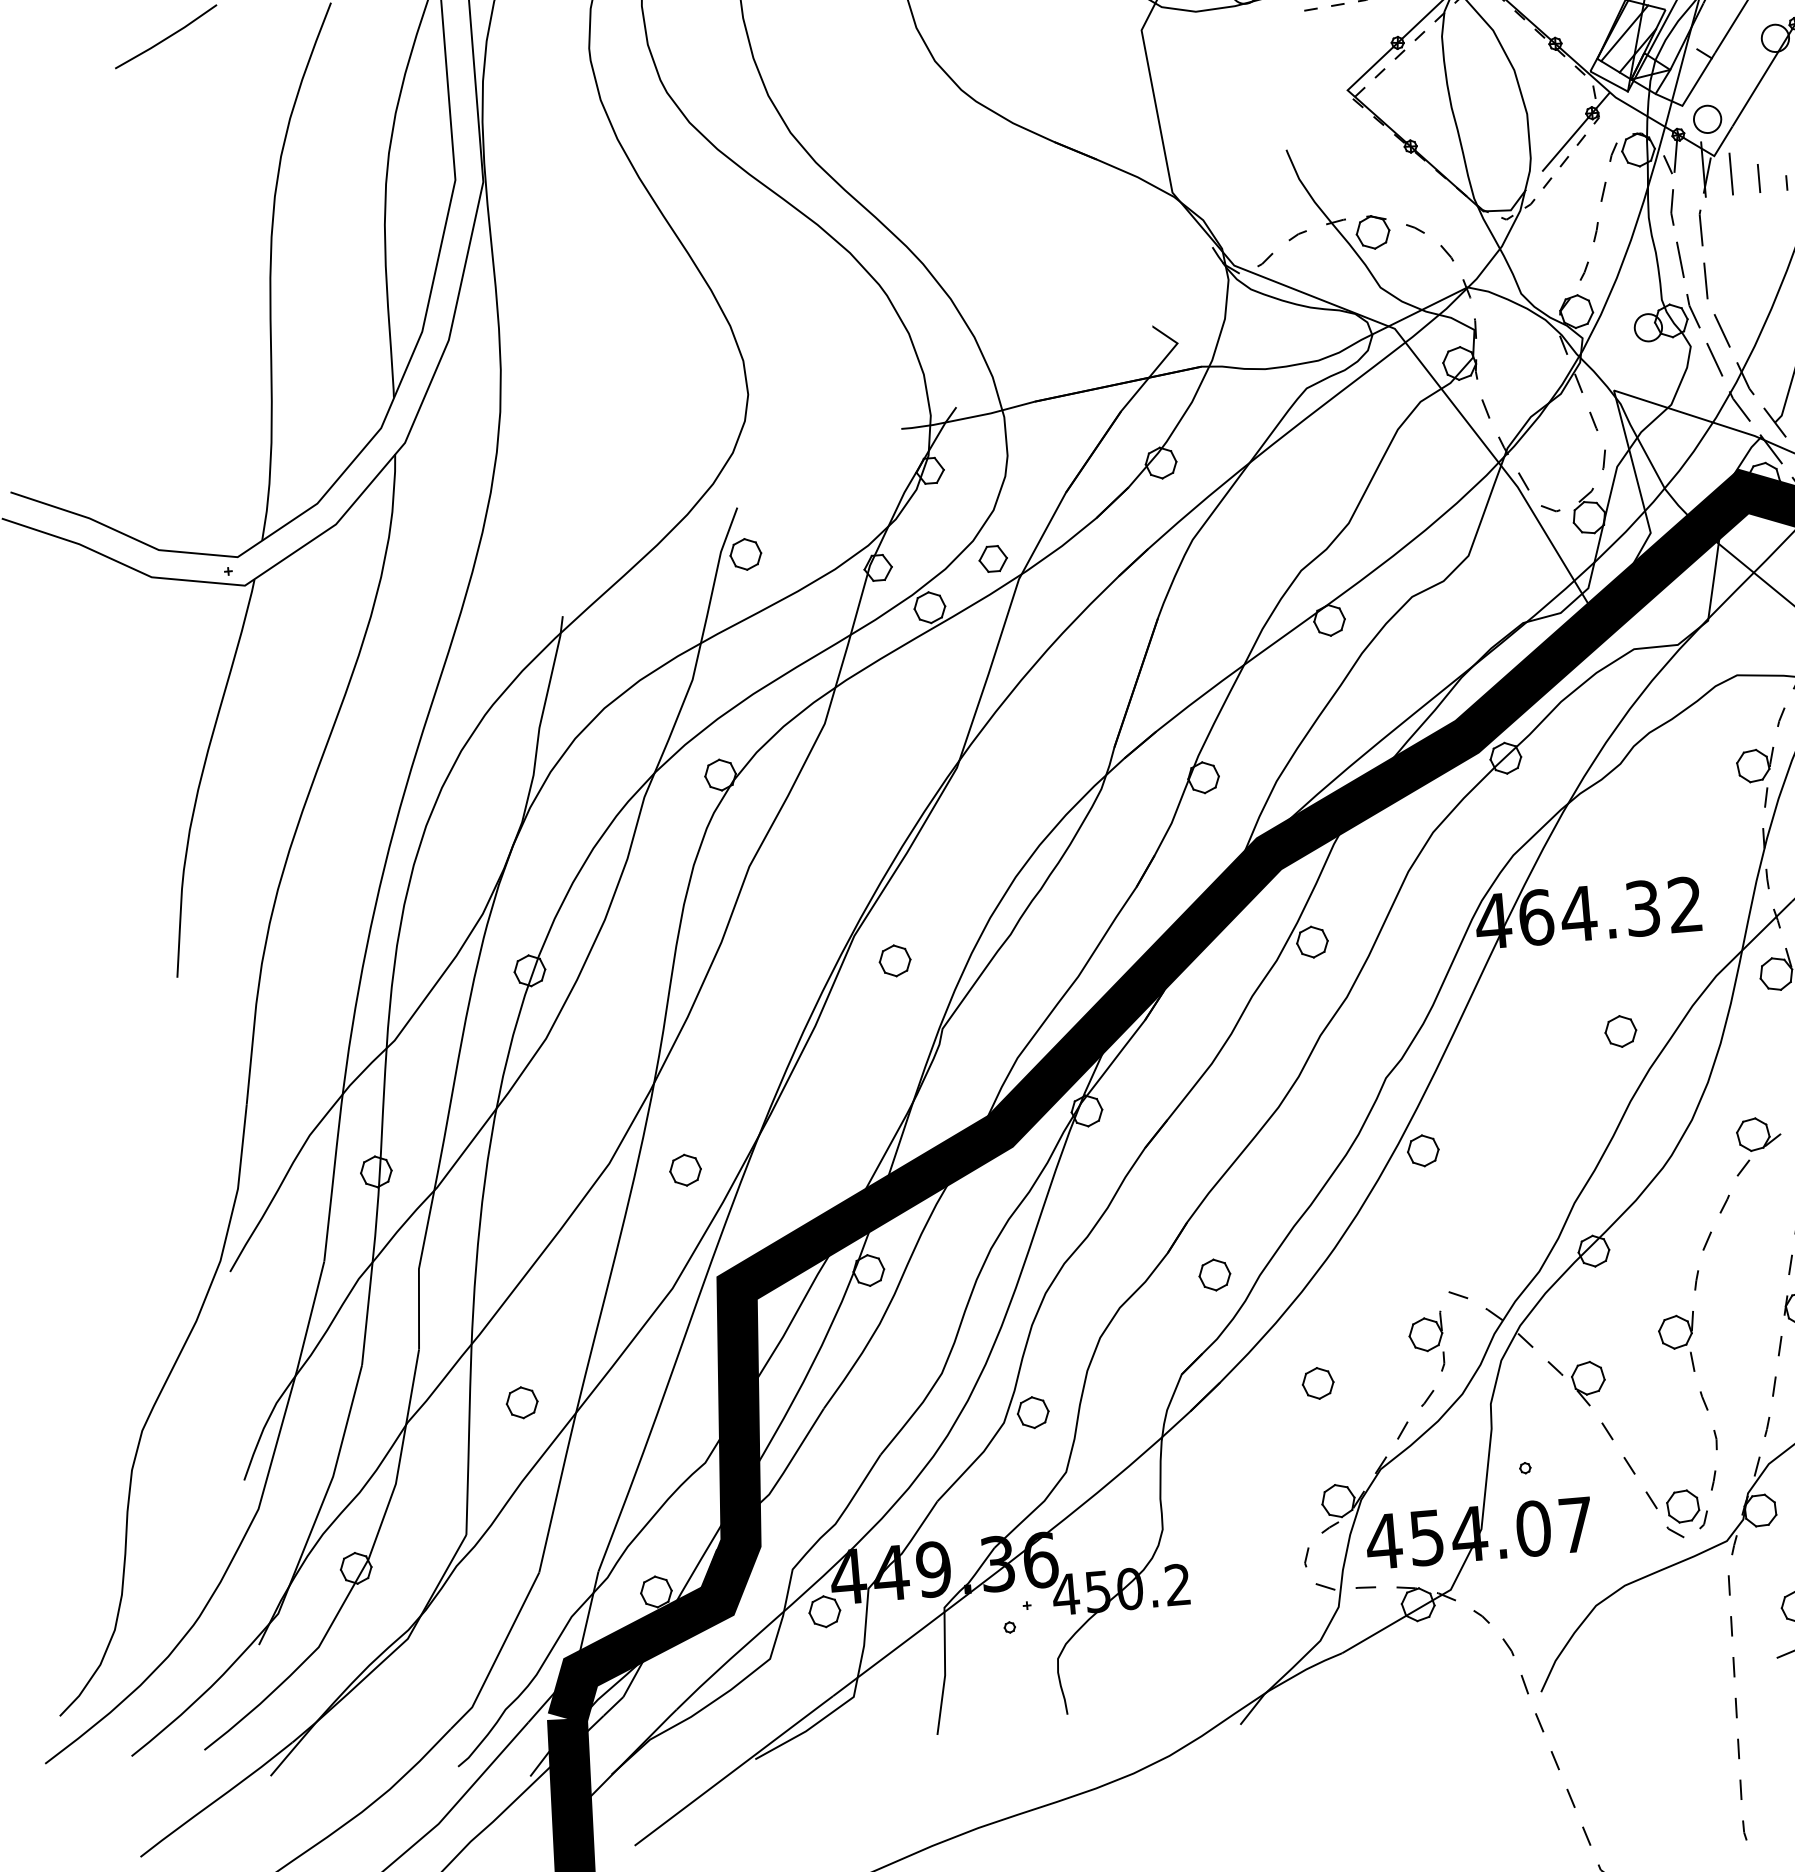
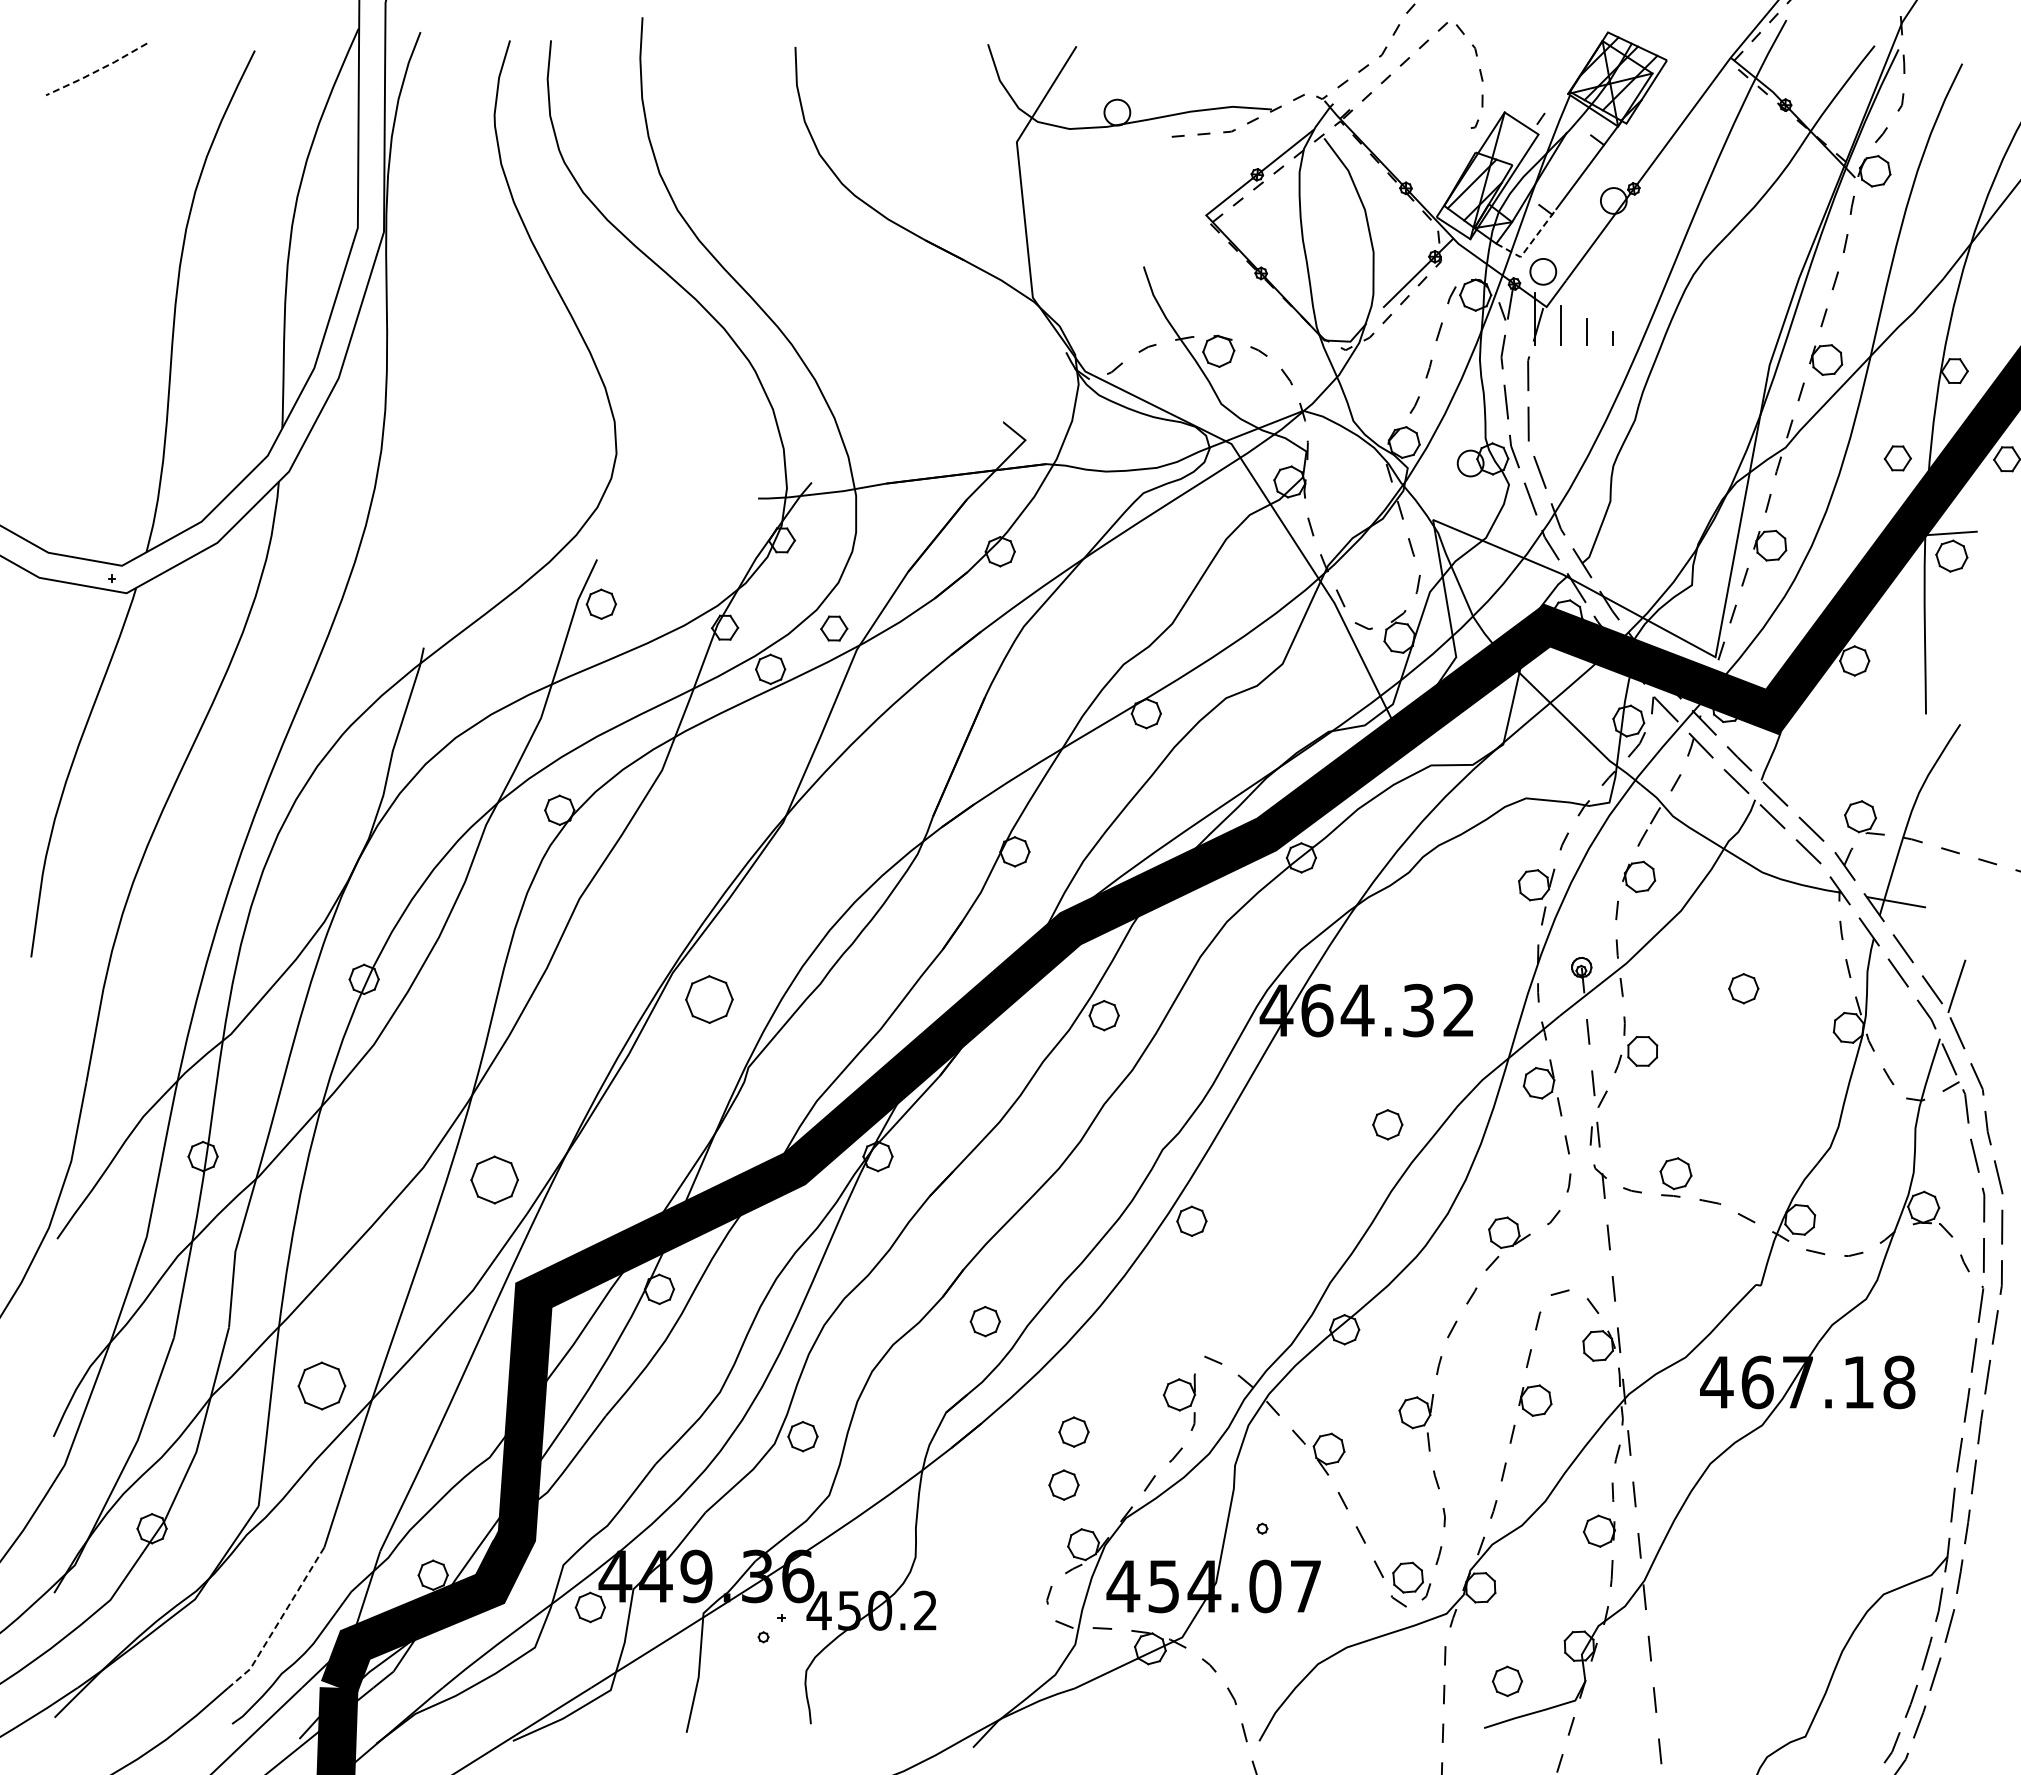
line: (167, 38) -> (97, 71), solid -> dashed
line: (1690, 92) -> (1529, 245), solid -> dashed
part: (894, 960) -> (708, 999), size x1.6
part: (685, 1169) -> (494, 1179), size x1.6
part: (521, 1402) -> (321, 1385), size x1.6
part: (1311, 1439) -> (1063, 1484), added
line: (498, 1654) -> (279, 1621), solid -> dashed

